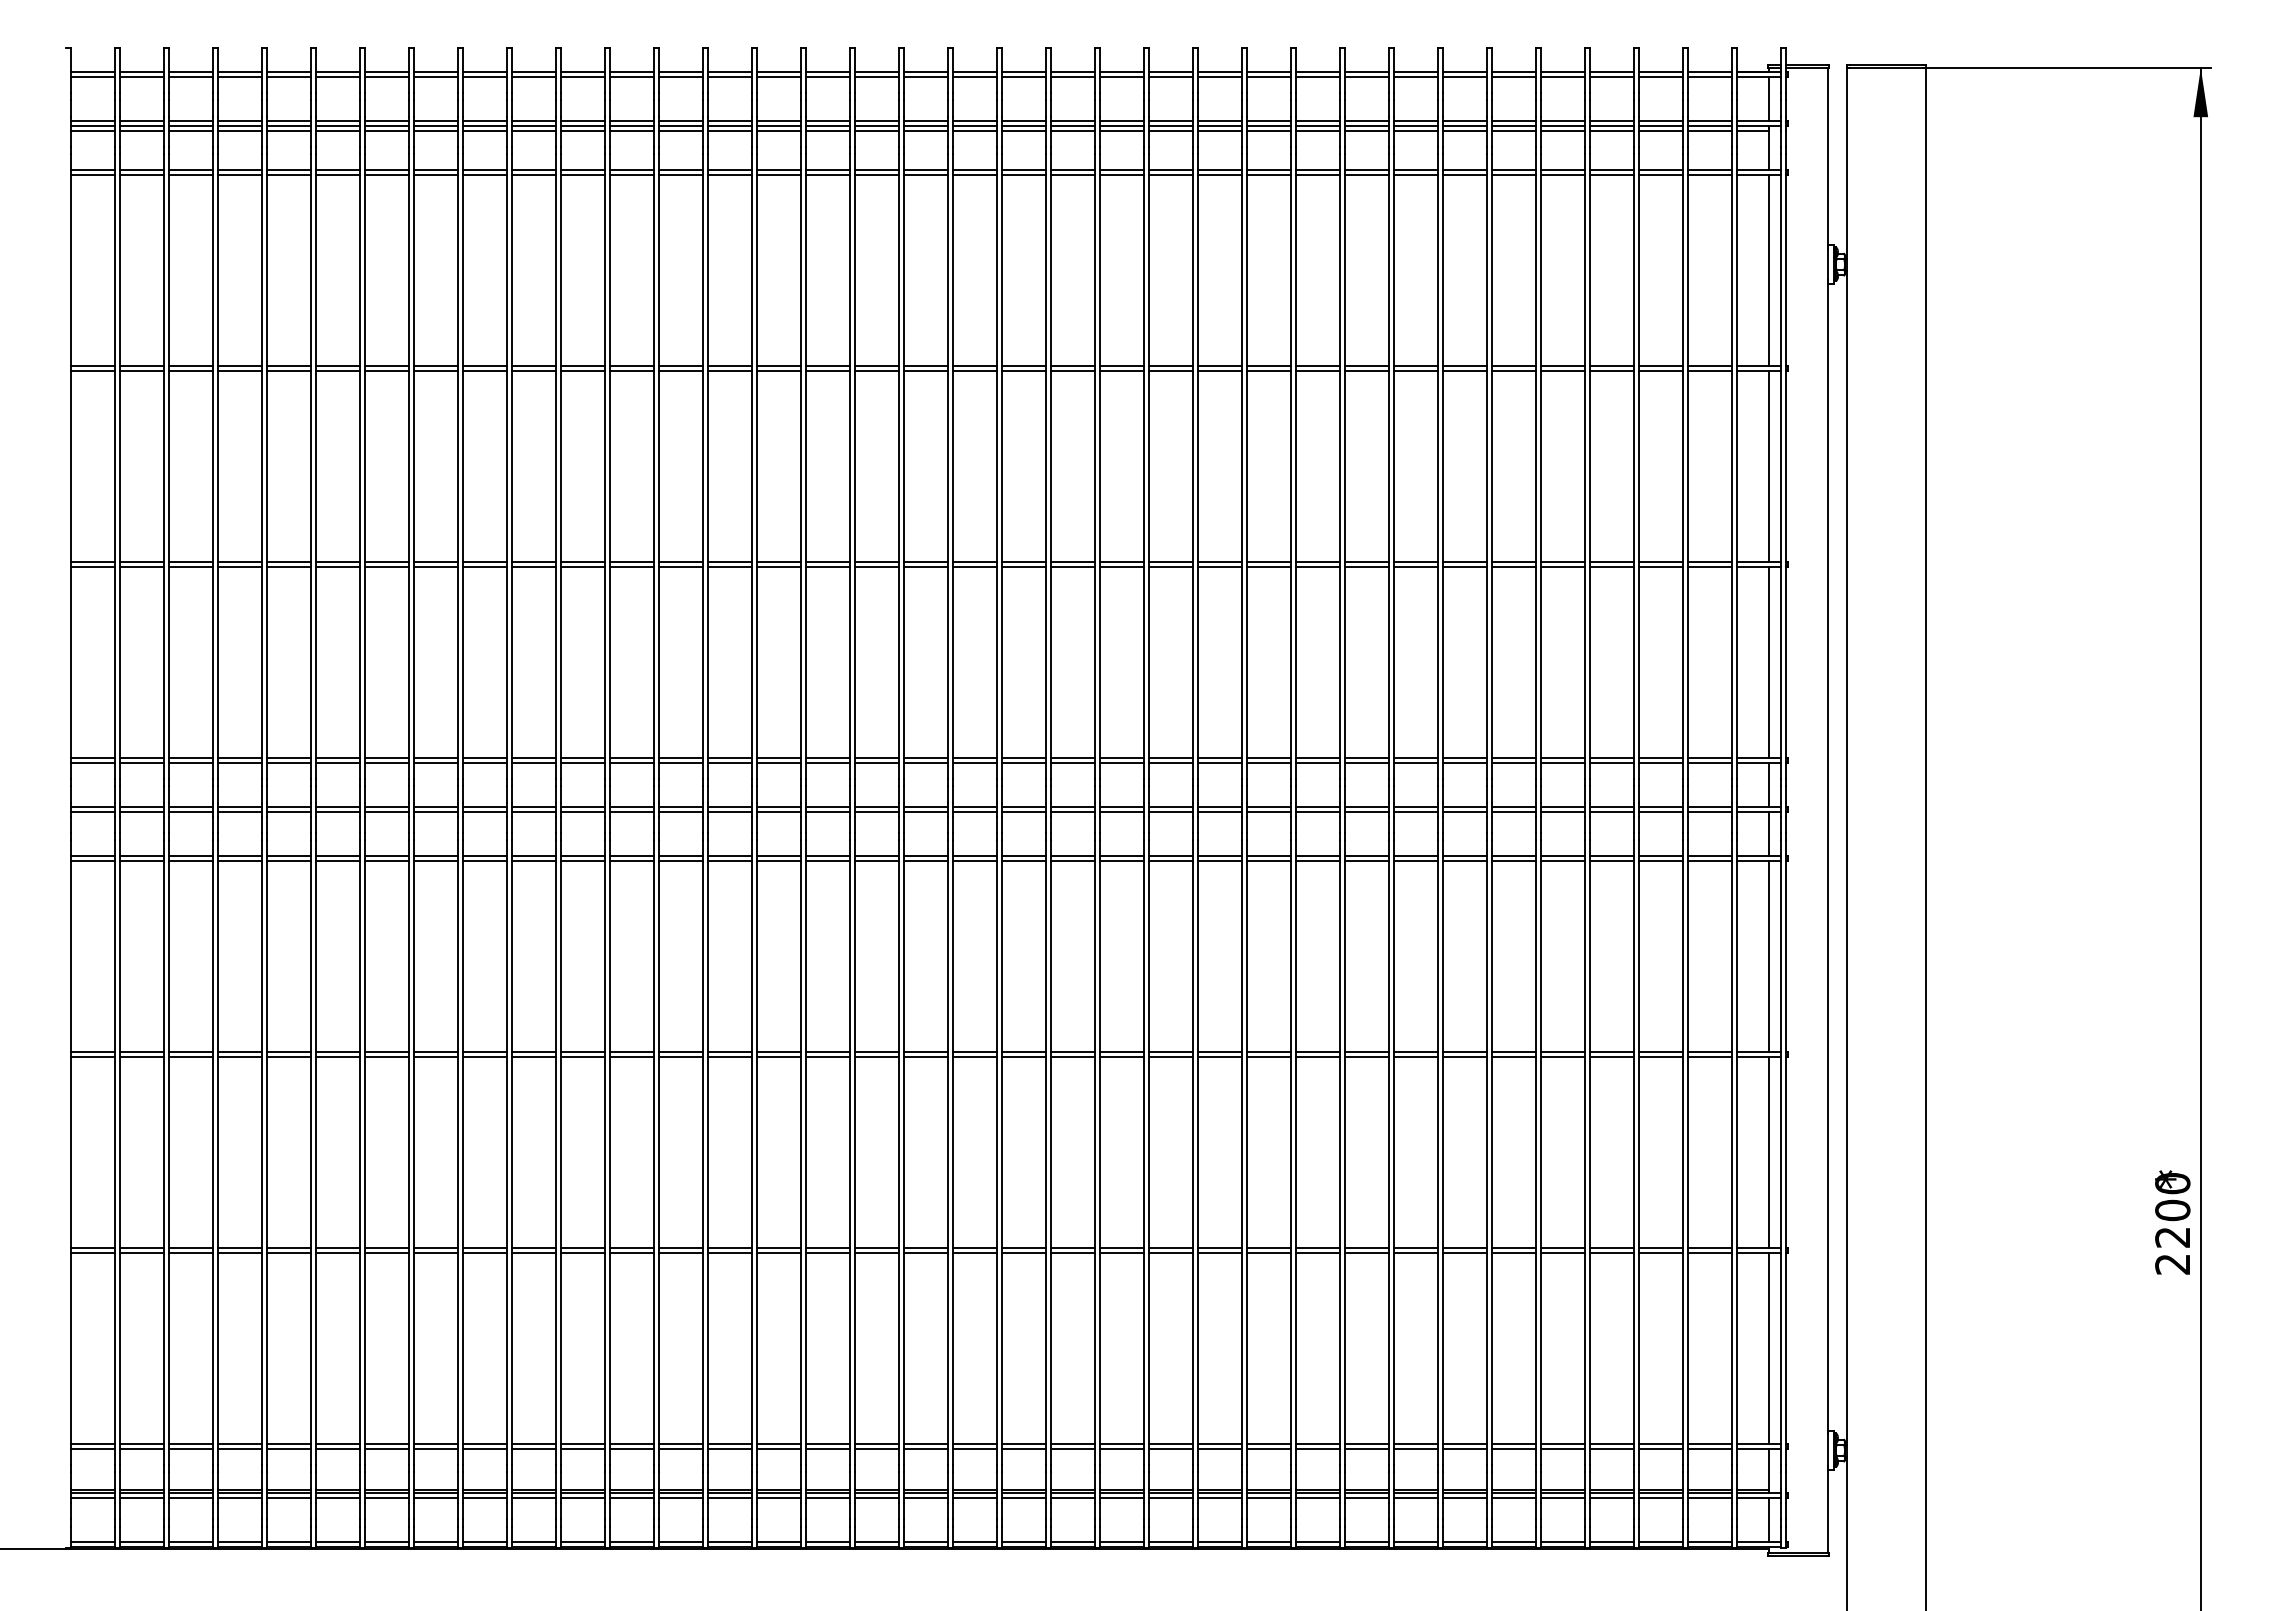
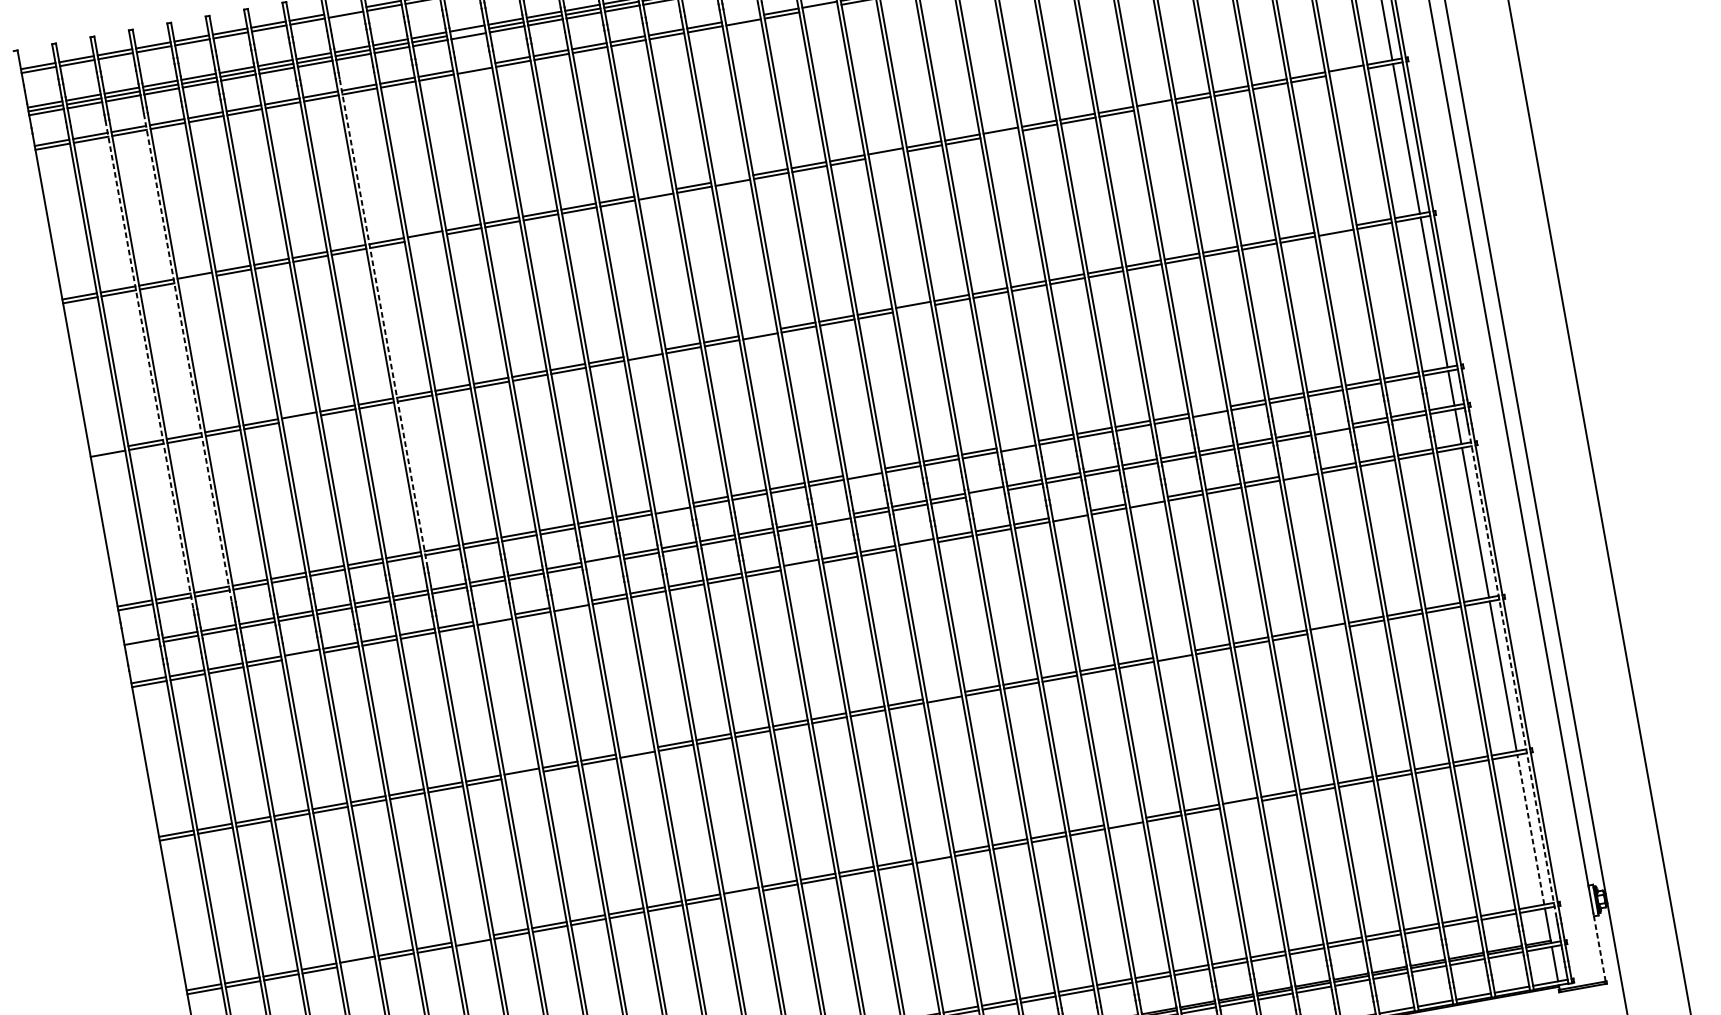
line: (484, 72) -> (345, 11), removed
line: (631, 126) -> (467, 32), removed
line: (631, 170) -> (473, 67), removed
line: (974, 170) -> (742, 18), removed
line: (1072, 175) -> (820, 9), removed
line: (827, 366) -> (655, 193), removed
line: (925, 366) -> (731, 179), removed
line: (239, 371) -> (195, 279), removed
line: (533, 371) -> (425, 238), removed
line: (1121, 371) -> (886, 155), removed
line: (1268, 371) -> (1001, 134), removed
line: (1464, 371) -> (1154, 107), removed
line: (1710, 371) -> (1347, 72), removed
line: (462, 466) -> (383, 322), solid -> dashed
line: (163, 467) -> (149, 365), solid -> dashed
line: (212, 467) -> (187, 358), solid -> dashed
line: (92, 562) -> (107, 450), removed
line: (778, 562) -> (644, 353), removed
line: (925, 562) -> (759, 332), removed
line: (1660, 562) -> (1335, 229), removed
line: (337, 567) -> (299, 419), removed
line: (1121, 567) -> (913, 309), removed
line: (778, 758) -> (671, 507), removed
line: (1023, 758) -> (863, 472), removed
line: (1219, 758) -> (1017, 444), removed
line: (1464, 758) -> (1209, 410), removed
line: (974, 807) -> (832, 517), removed
line: (1611, 807) -> (1331, 428), removed
line: (92, 812) -> (142, 646), removed
line: (680, 812) -> (602, 563), removed
line: (1170, 812) -> (986, 494), removed
line: (533, 856) -> (493, 618), removed
line: (631, 856) -> (570, 604), removed
line: (1268, 856) -> (1069, 514), removed
line: (1366, 856) -> (1146, 500), removed
line: (1562, 856) -> (1299, 473), removed
line: (288, 861) -> (302, 656), removed
line: (925, 861) -> (801, 567), removed
line: (1072, 861) -> (916, 546), removed
line: (680, 1052) -> (636, 751), removed
line: (1072, 1052) -> (943, 695), removed
line: (1366, 1052) -> (1173, 654), removed
line: (533, 1057) -> (522, 775), removed
line: (1562, 1057) -> (1328, 630), removed
line: (1781, 1153) -> (1513, 675), solid -> dashed
line: (435, 1248) -> (472, 939), removed
line: (1023, 1248) -> (932, 856), removed
line: (1268, 1248) -> (1124, 821), removed
line: (288, 1253) -> (357, 963), removed
line: (778, 1253) -> (741, 894), removed
line: (1415, 1253) -> (1240, 804), removed
line: (1768, 1348) -> (1530, 829), solid -> dashed
line: (1827, 1510) -> (1599, 948), solid -> dashed

